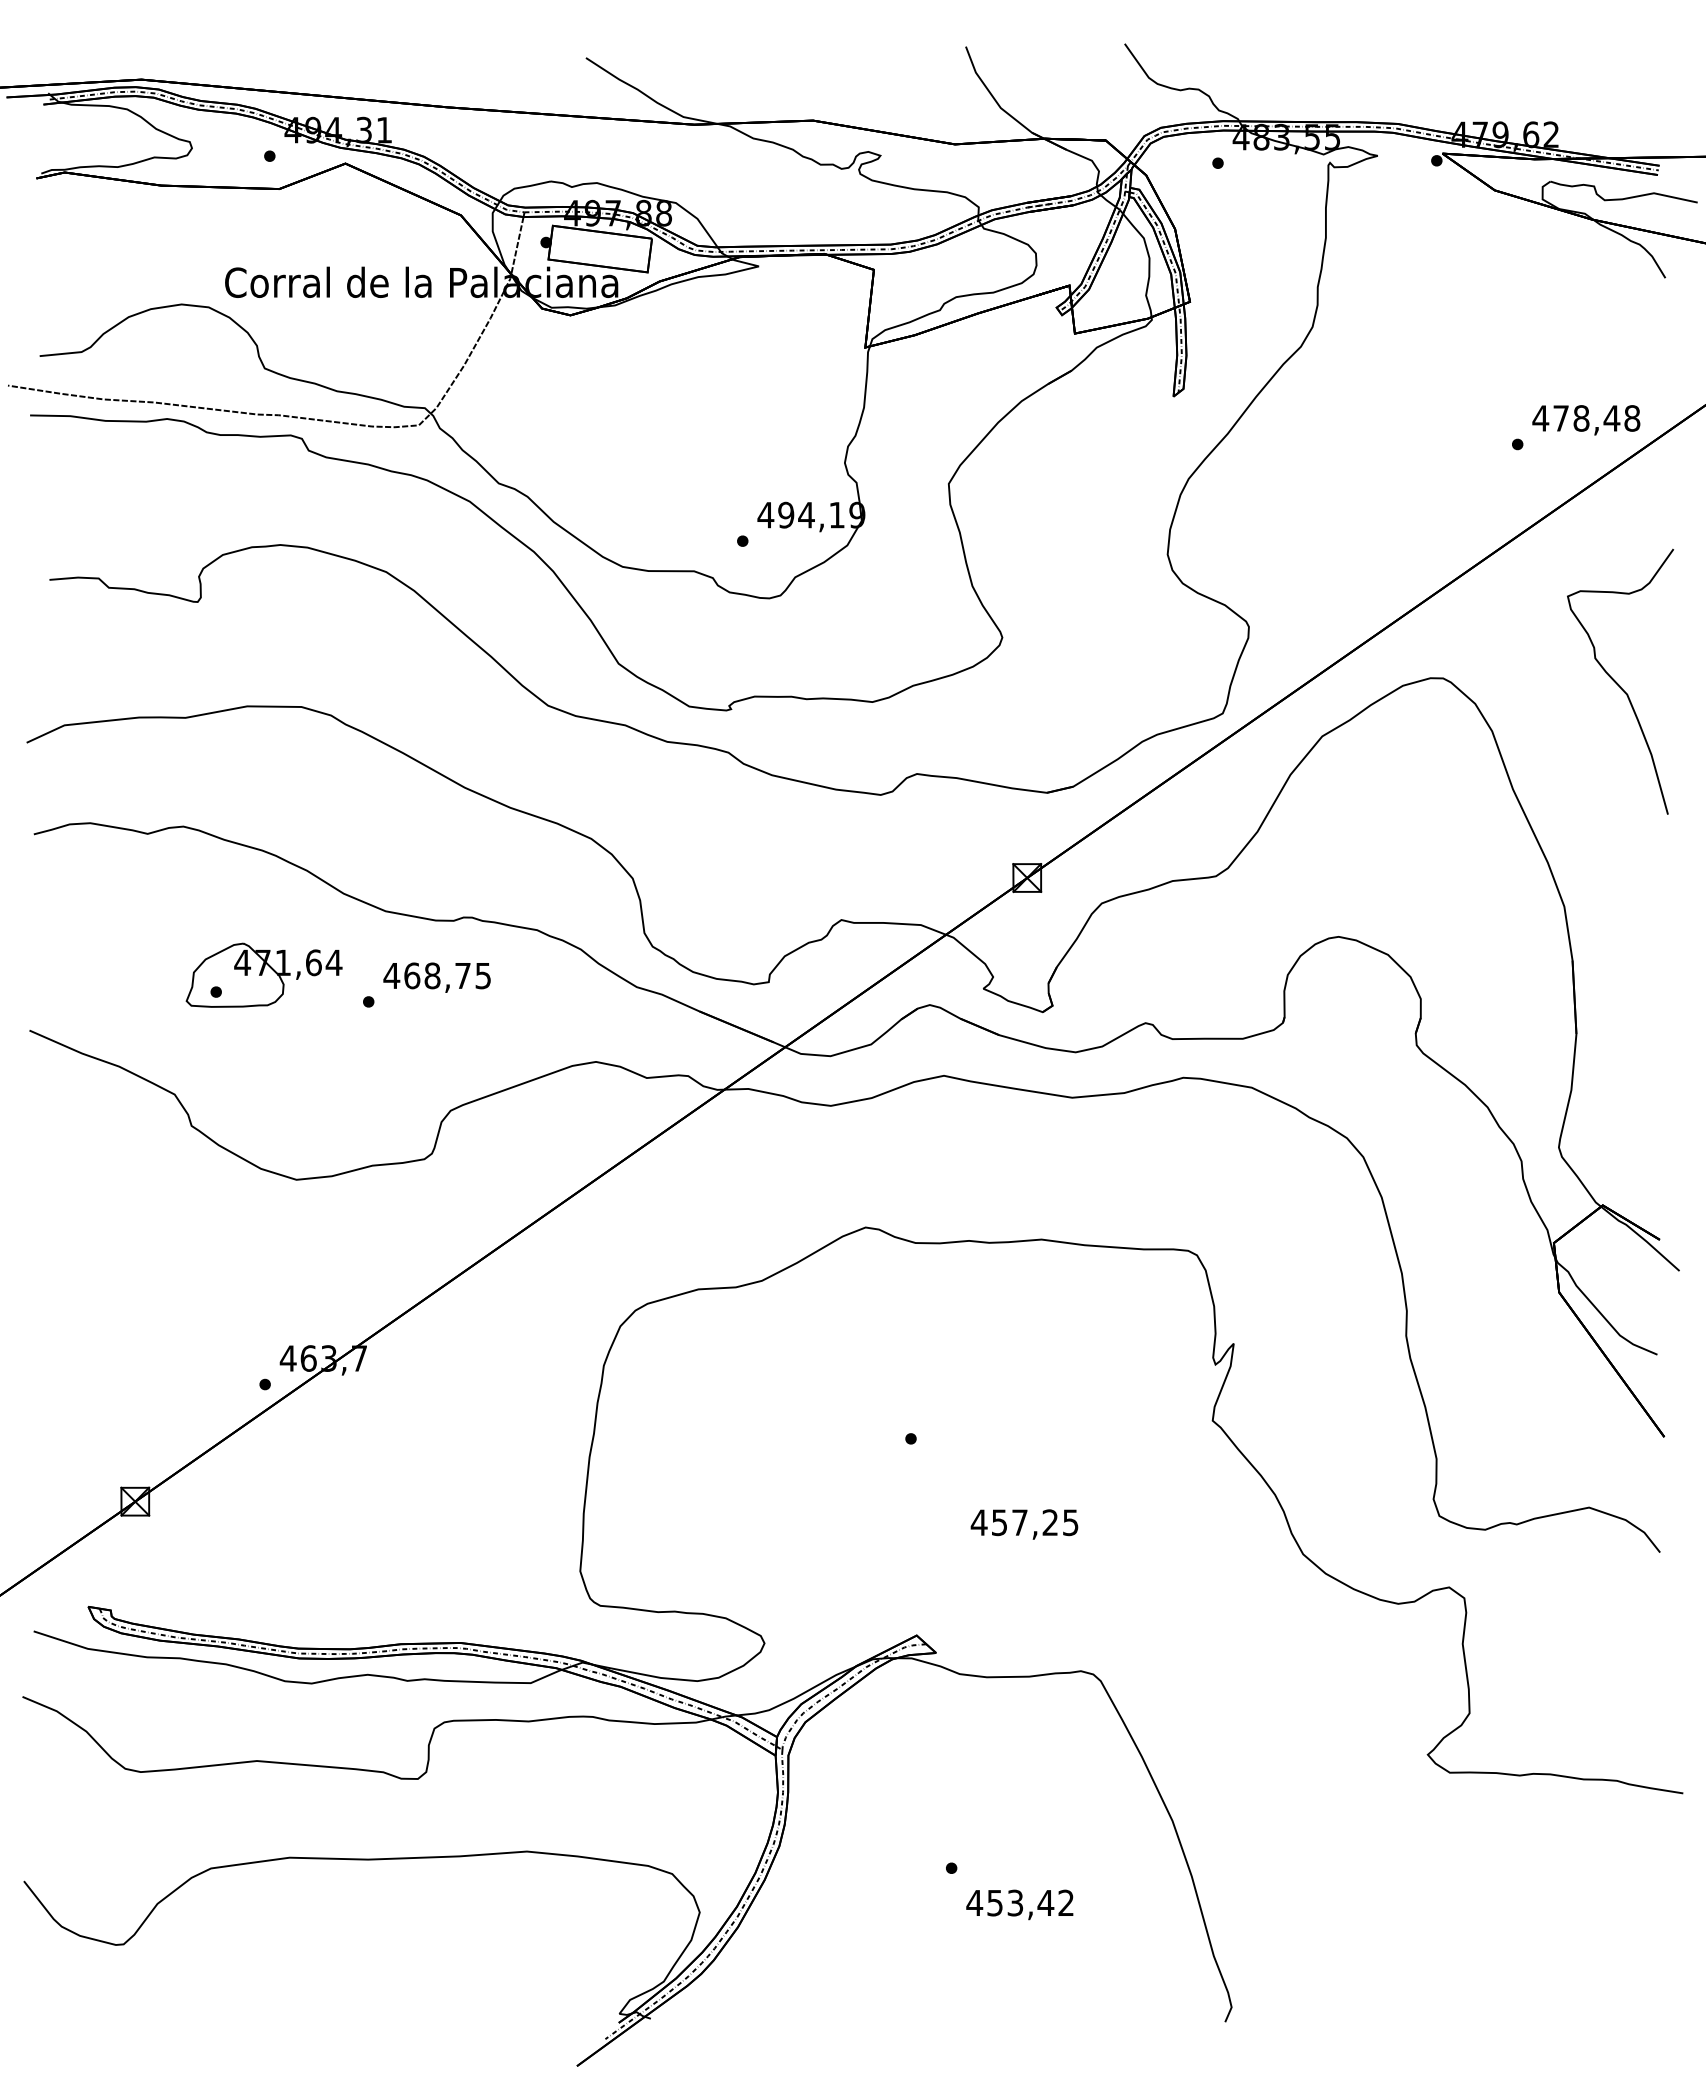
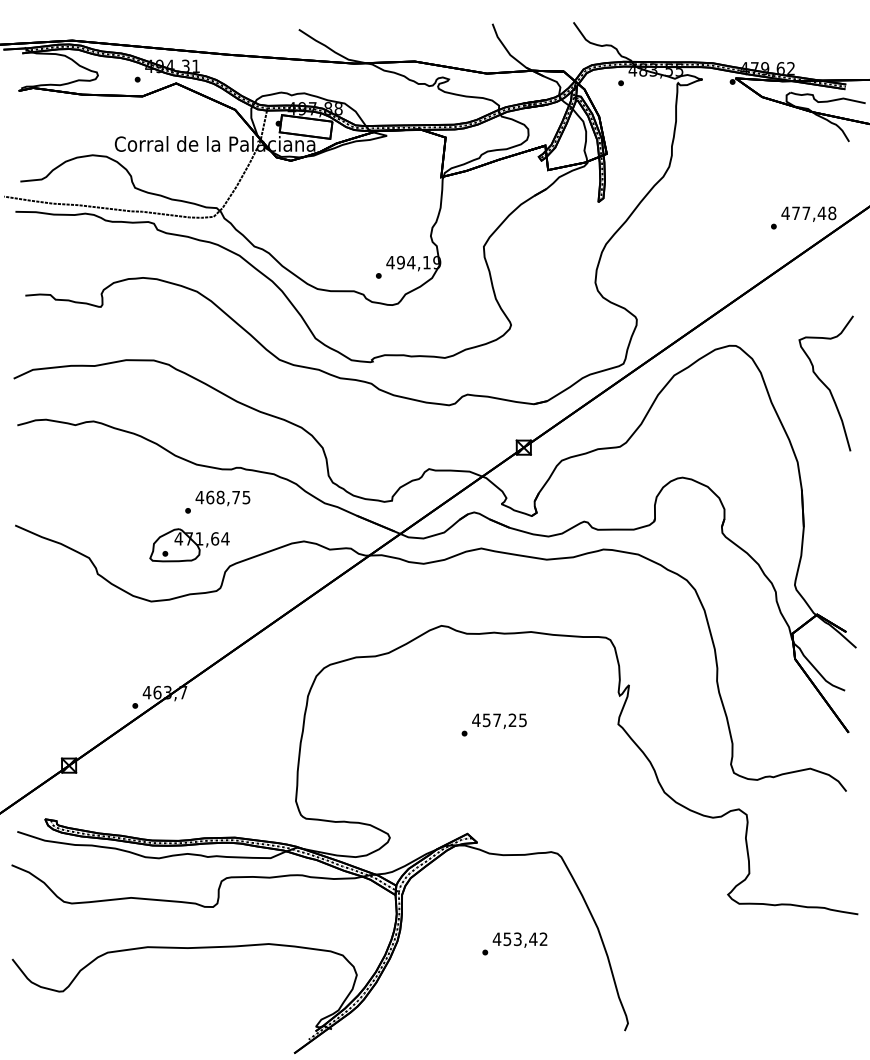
text: (1581, 418) -> (806, 213), 478,48 -> 477,48
curve: (1616, 681) -> (824, 383), moved
part: (263, 975) -> (189, 545), moved
text: (1024, 1522) -> (499, 720), moved
text: (1018, 1903) -> (519, 939), moved

